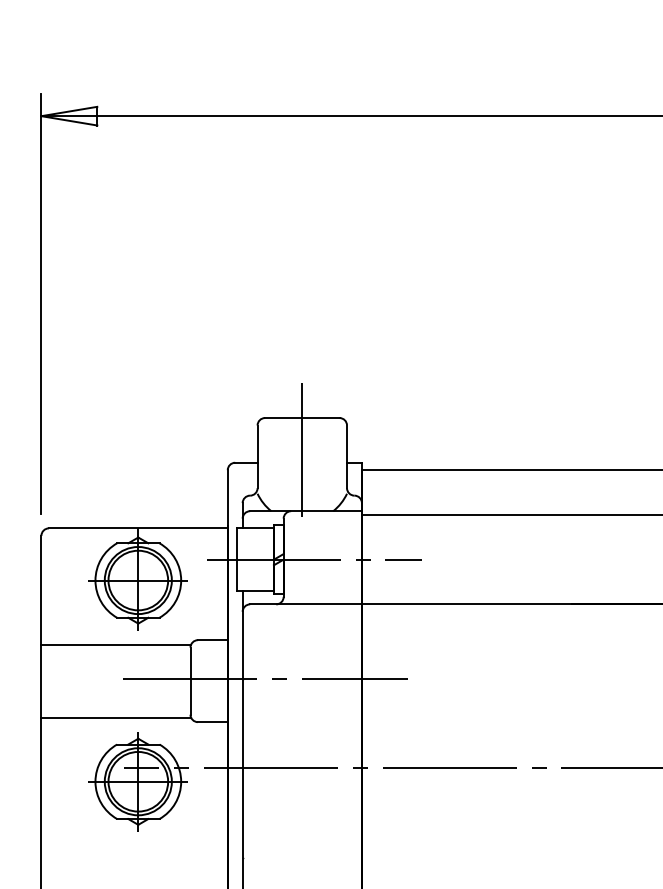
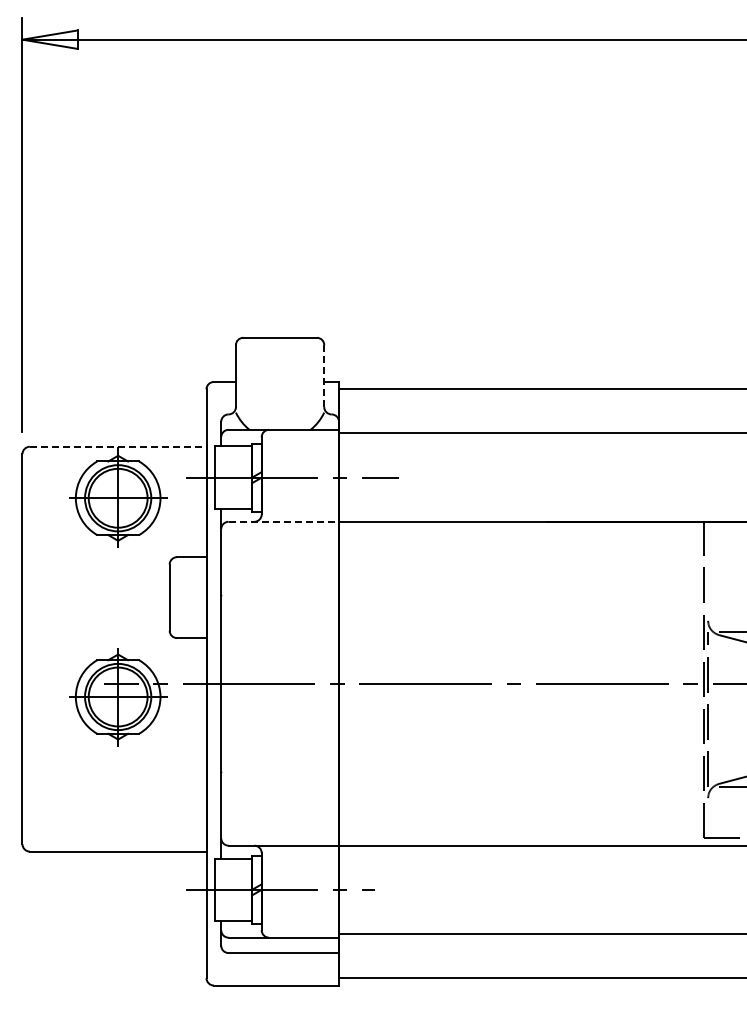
line: (302, 455) -> (280, 374), removed
line: (347, 457) -> (324, 376), solid -> dashed
line: (138, 528) -> (118, 446), solid -> dashed
line: (306, 604) -> (284, 521), solid -> dashed
line: (116, 644) -> (96, 561), removed
line: (265, 678) -> (243, 595), removed
line: (116, 717) -> (96, 633), removed

